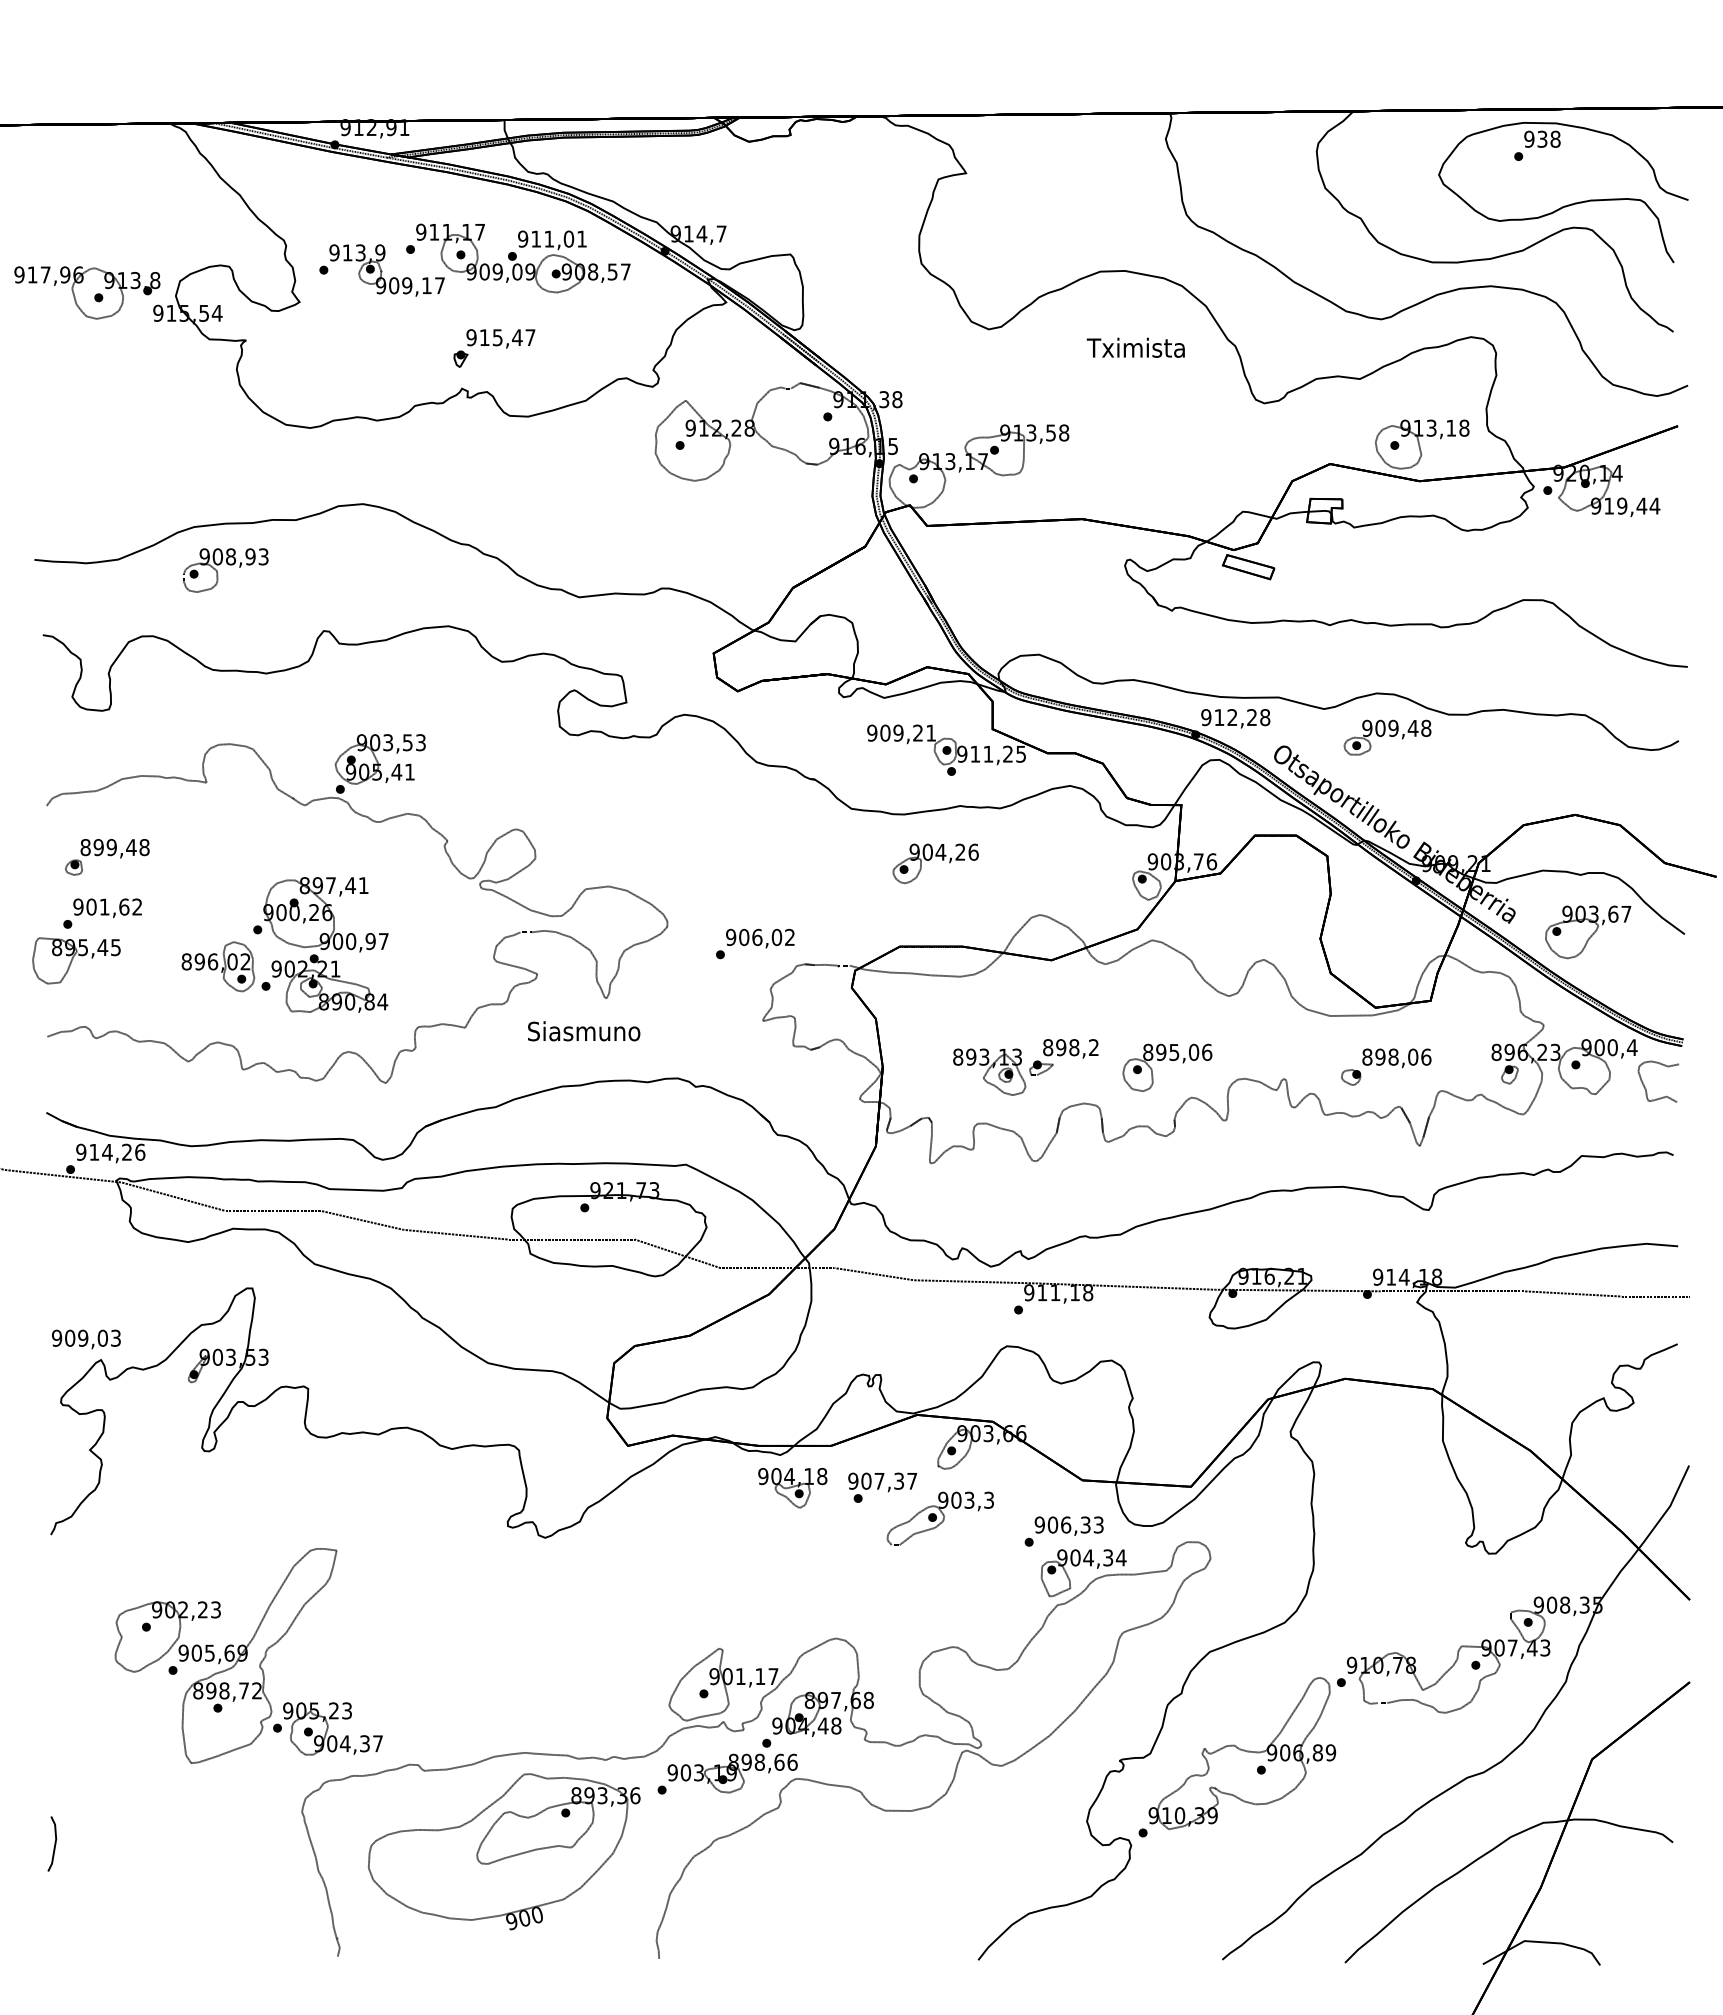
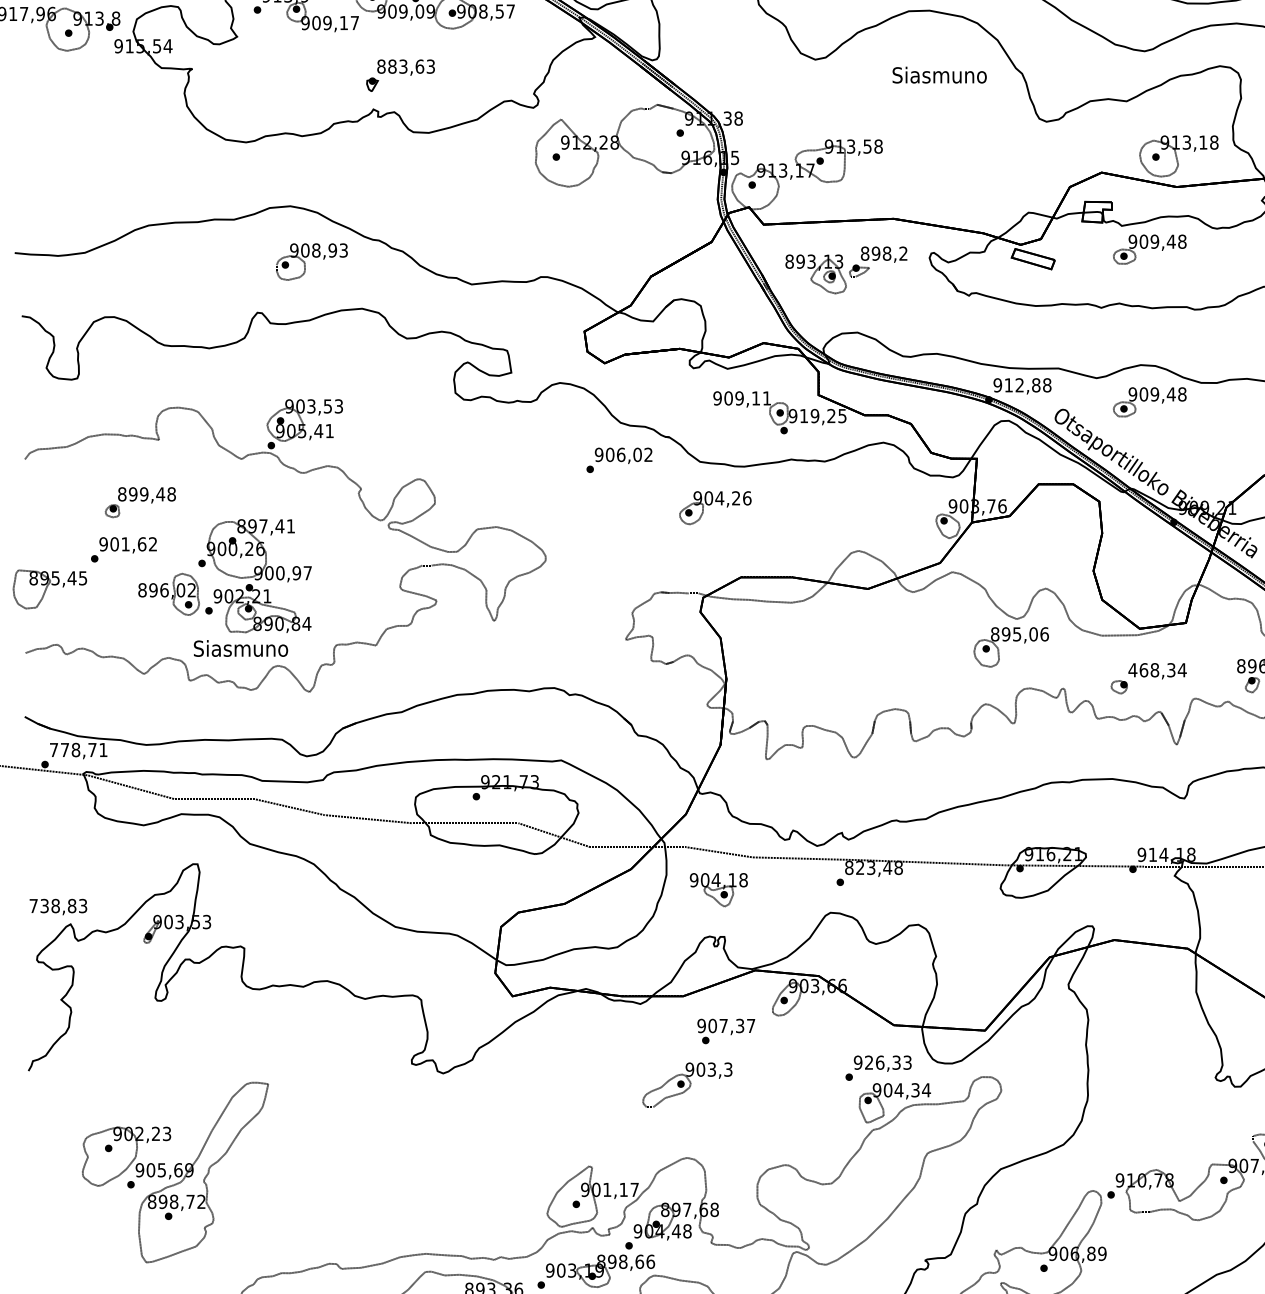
text: (500, 337) -> (405, 66), 915,47 -> 883,63
text: (1136, 347) -> (939, 74), Tximista -> Siasmuno
part: (1387, 555) -> (1149, 249), added
part: (227, 564) -> (313, 256), moved
text: (1252, 717) -> (1036, 385), 912,28 -> 912,88
text: (917, 732) -> (755, 397), 909,21 -> 909,11
text: (988, 753) -> (815, 415), 911,25 -> 919,25
part: (107, 857) -> (140, 502), moved
part: (935, 863) -> (715, 507), moved
text: (102, 913) -> (123, 549), moved
text: (755, 943) -> (619, 459), moved
text: (584, 1031) -> (241, 648), moved
text: (1396, 1056) -> (1157, 669), 898,06 -> 468,34
part: (1169, 1060) -> (1013, 641), moved
part: (1025, 1067) -> (846, 270), moved
text: (110, 1151) -> (78, 749), 914,26 -> 778,71
text: (1052, 1292) -> (868, 867), 911,18 -> 823,48
text: (79, 1337) -> (52, 905), 909,03 -> 738,83
part: (792, 1488) -> (718, 890), moved
part: (939, 1518) -> (686, 1084), moved
text: (1052, 1524) -> (868, 1062), 906,33 -> 926,33
part: (327, 1728) -> (260, 1233), removed

